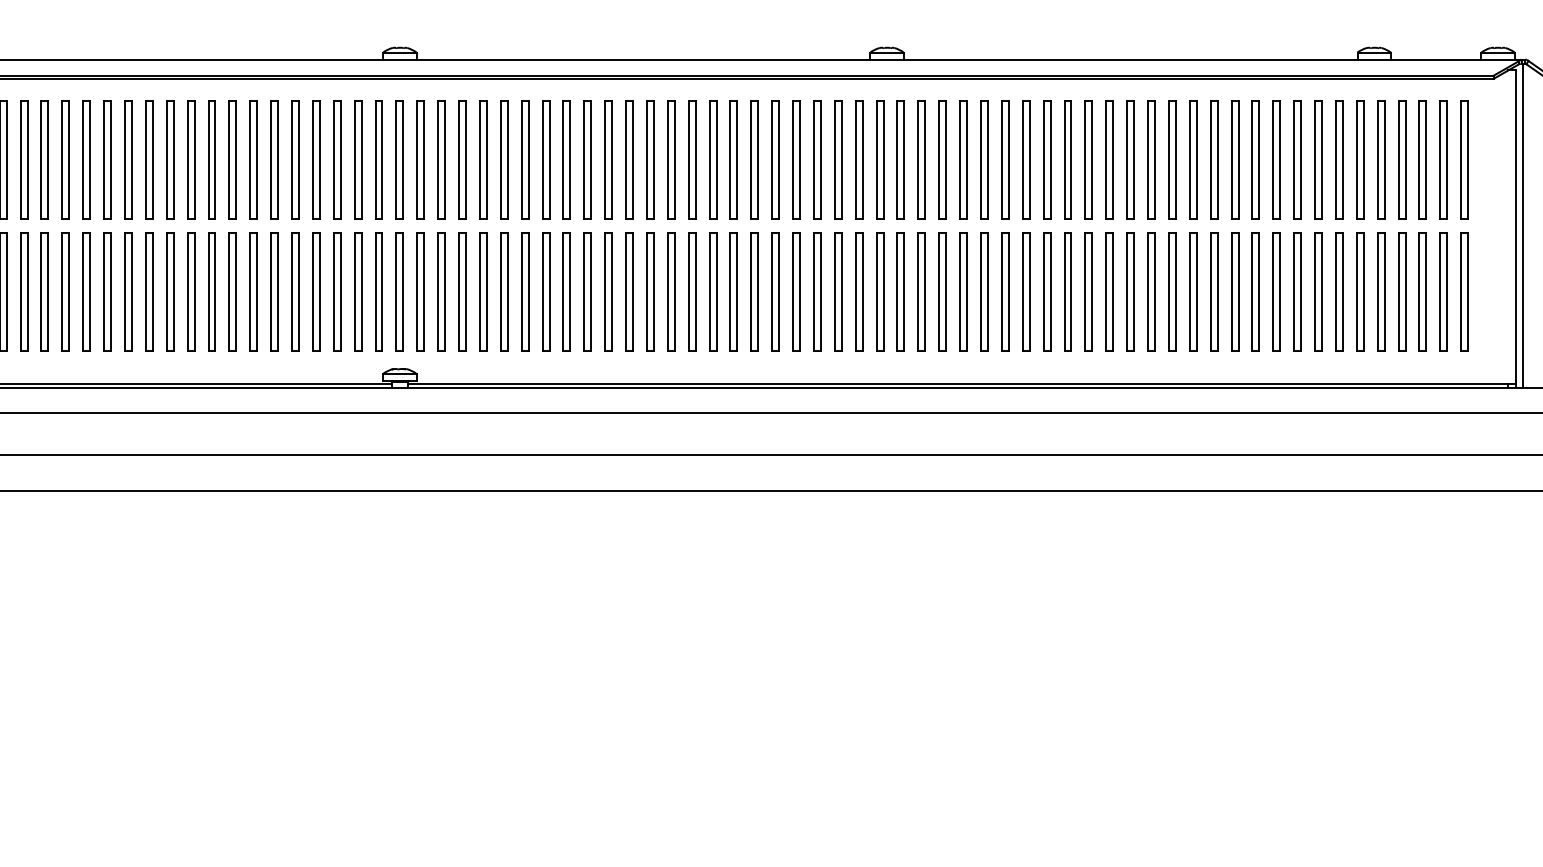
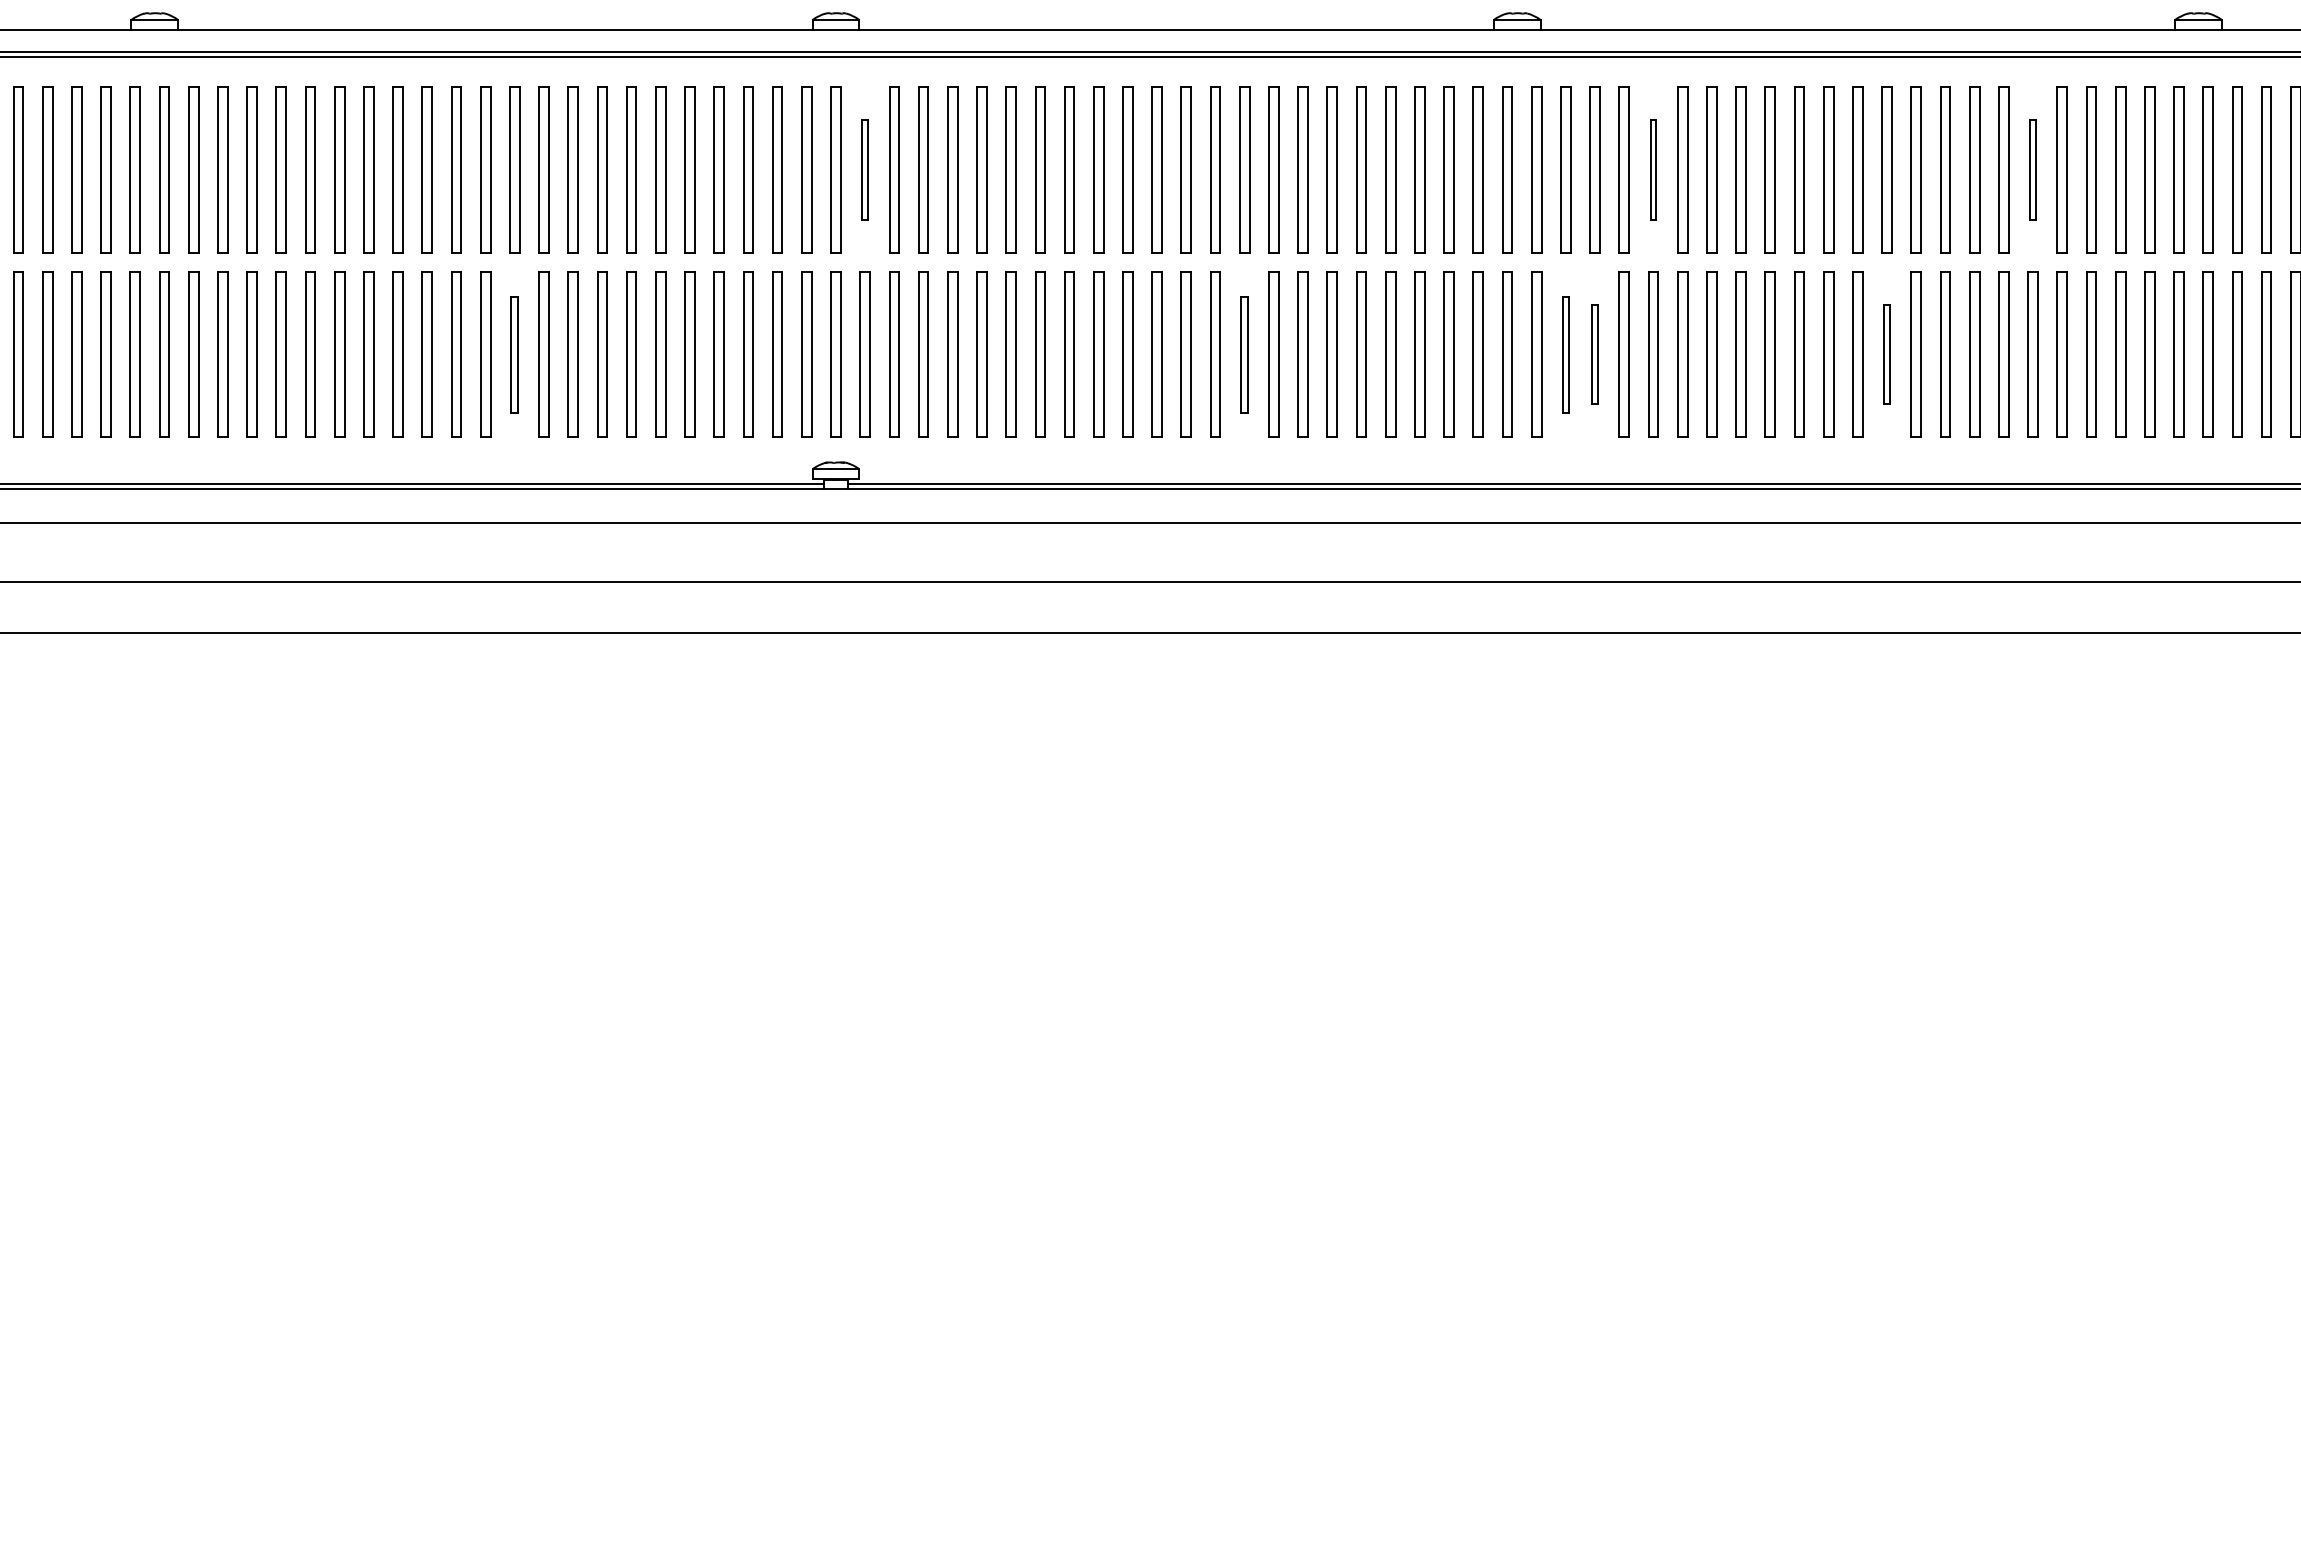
part: (420, 159) -> (864, 169), size x0.6
part: (984, 159) -> (1653, 169), size x0.6
part: (1255, 159) -> (2032, 169), size x0.6
part: (169, 291) -> (514, 354), size x0.7
part: (692, 291) -> (1244, 354), size x0.7
part: (921, 291) -> (1565, 354), size x0.7
part: (942, 291) -> (1594, 354), size x0.6
part: (1151, 291) -> (1886, 354), size x0.6

